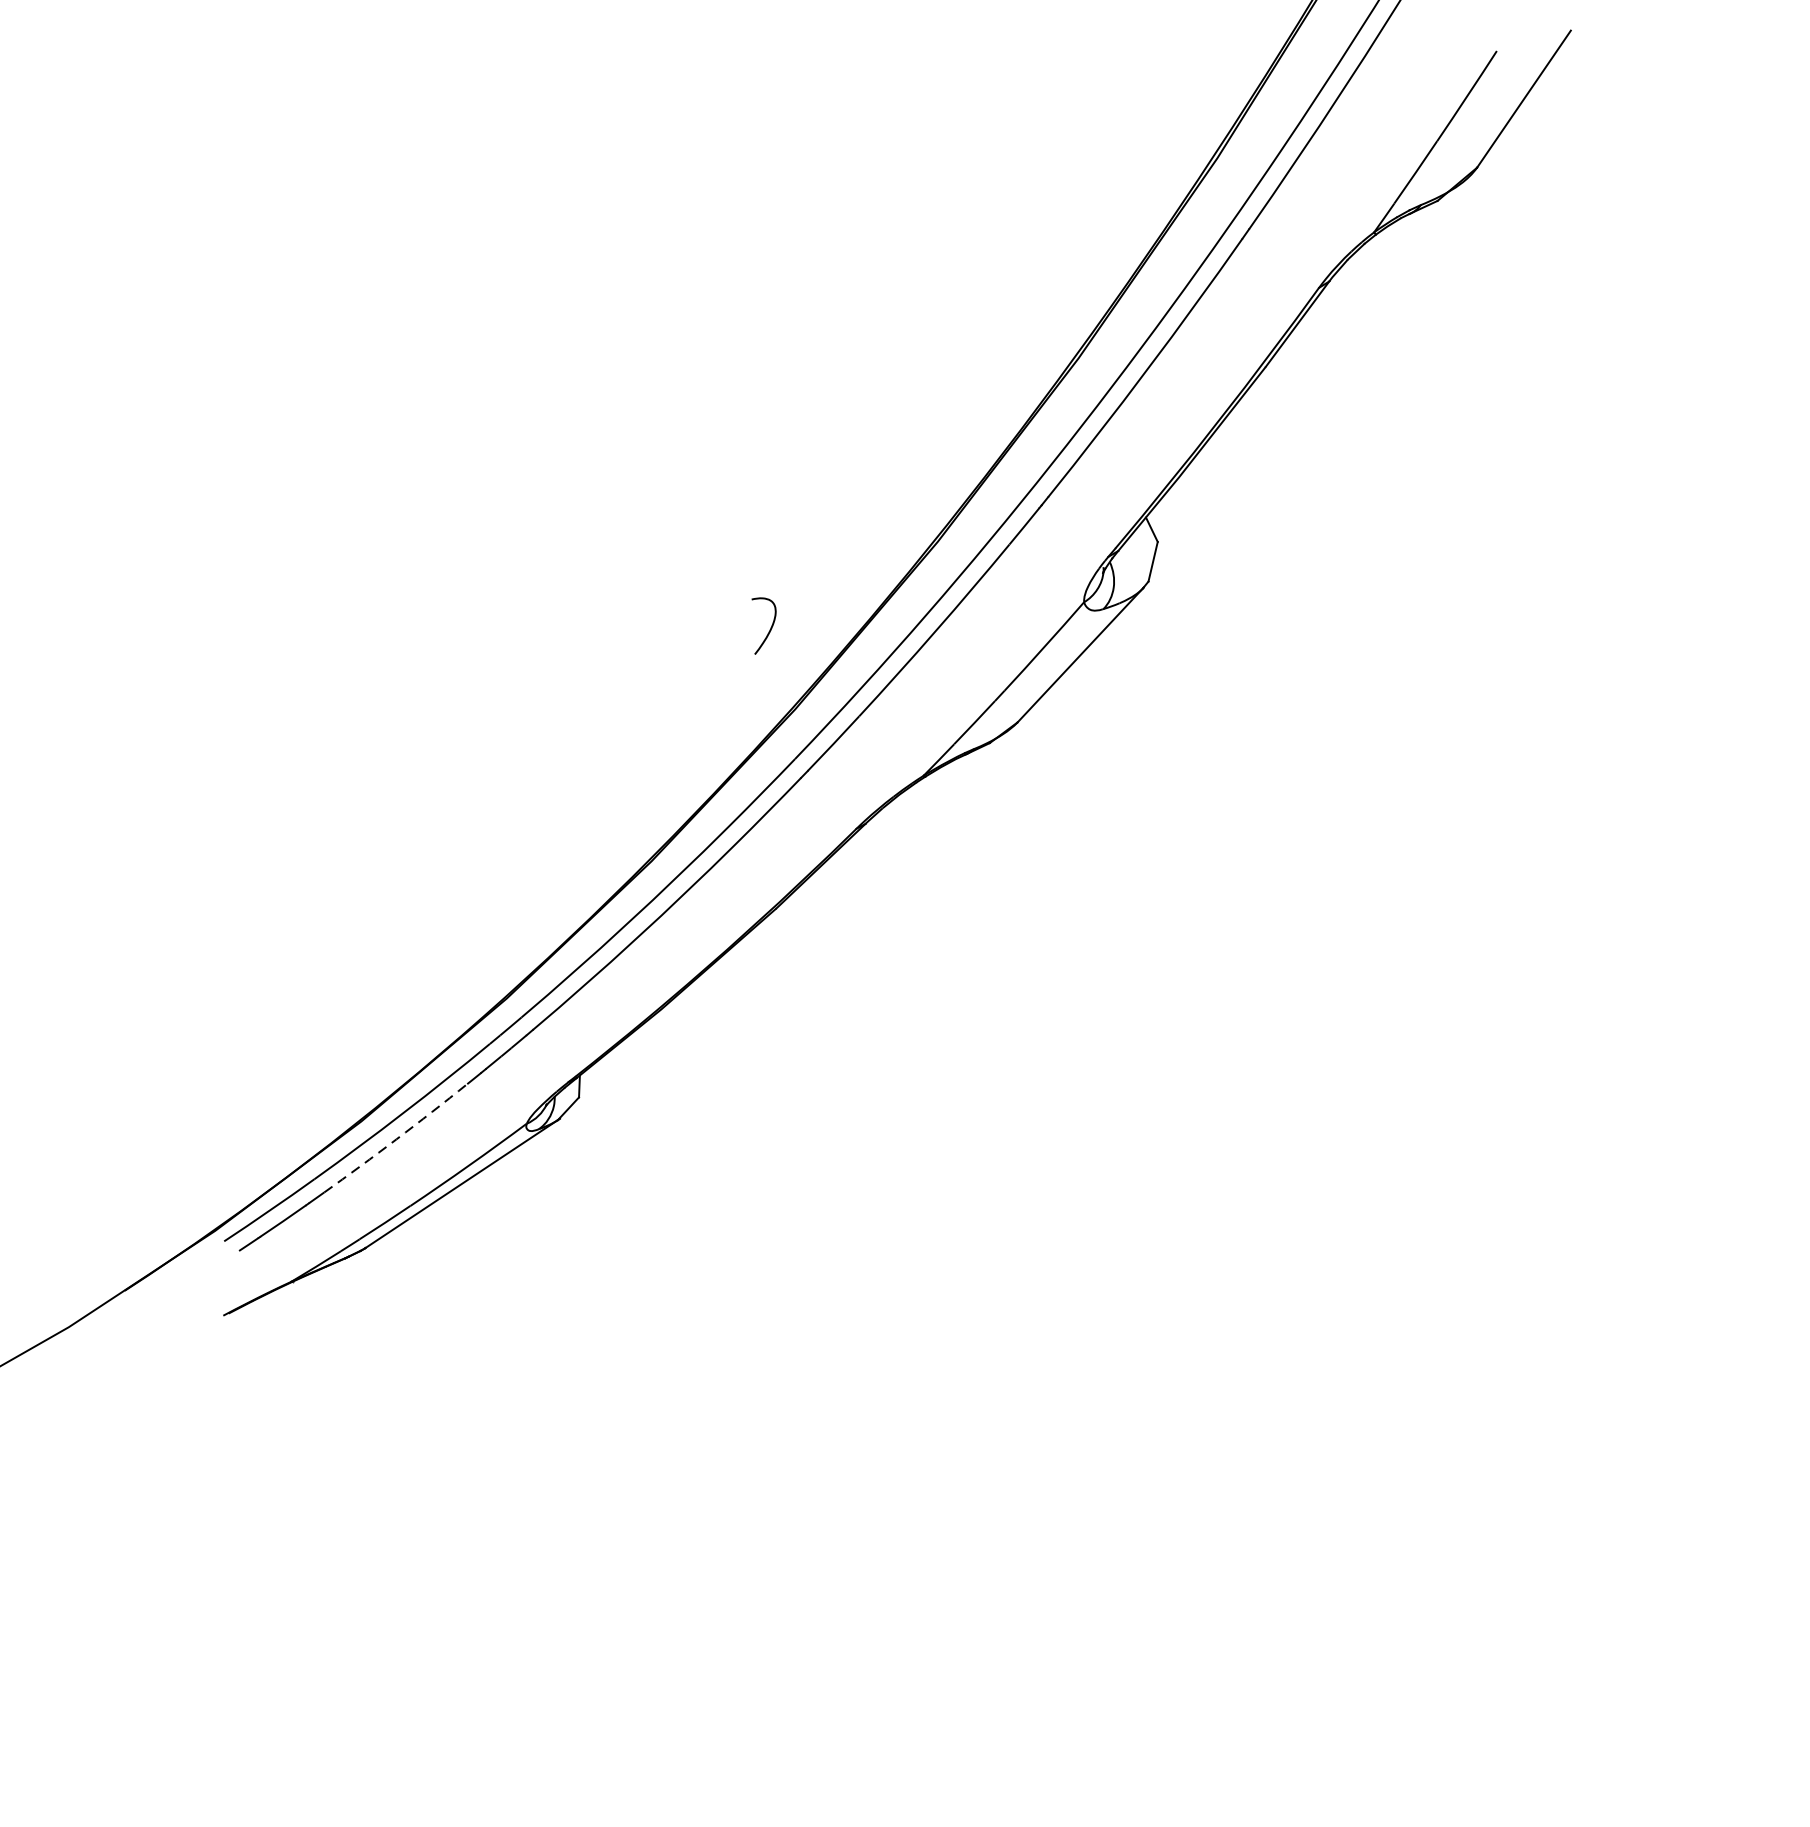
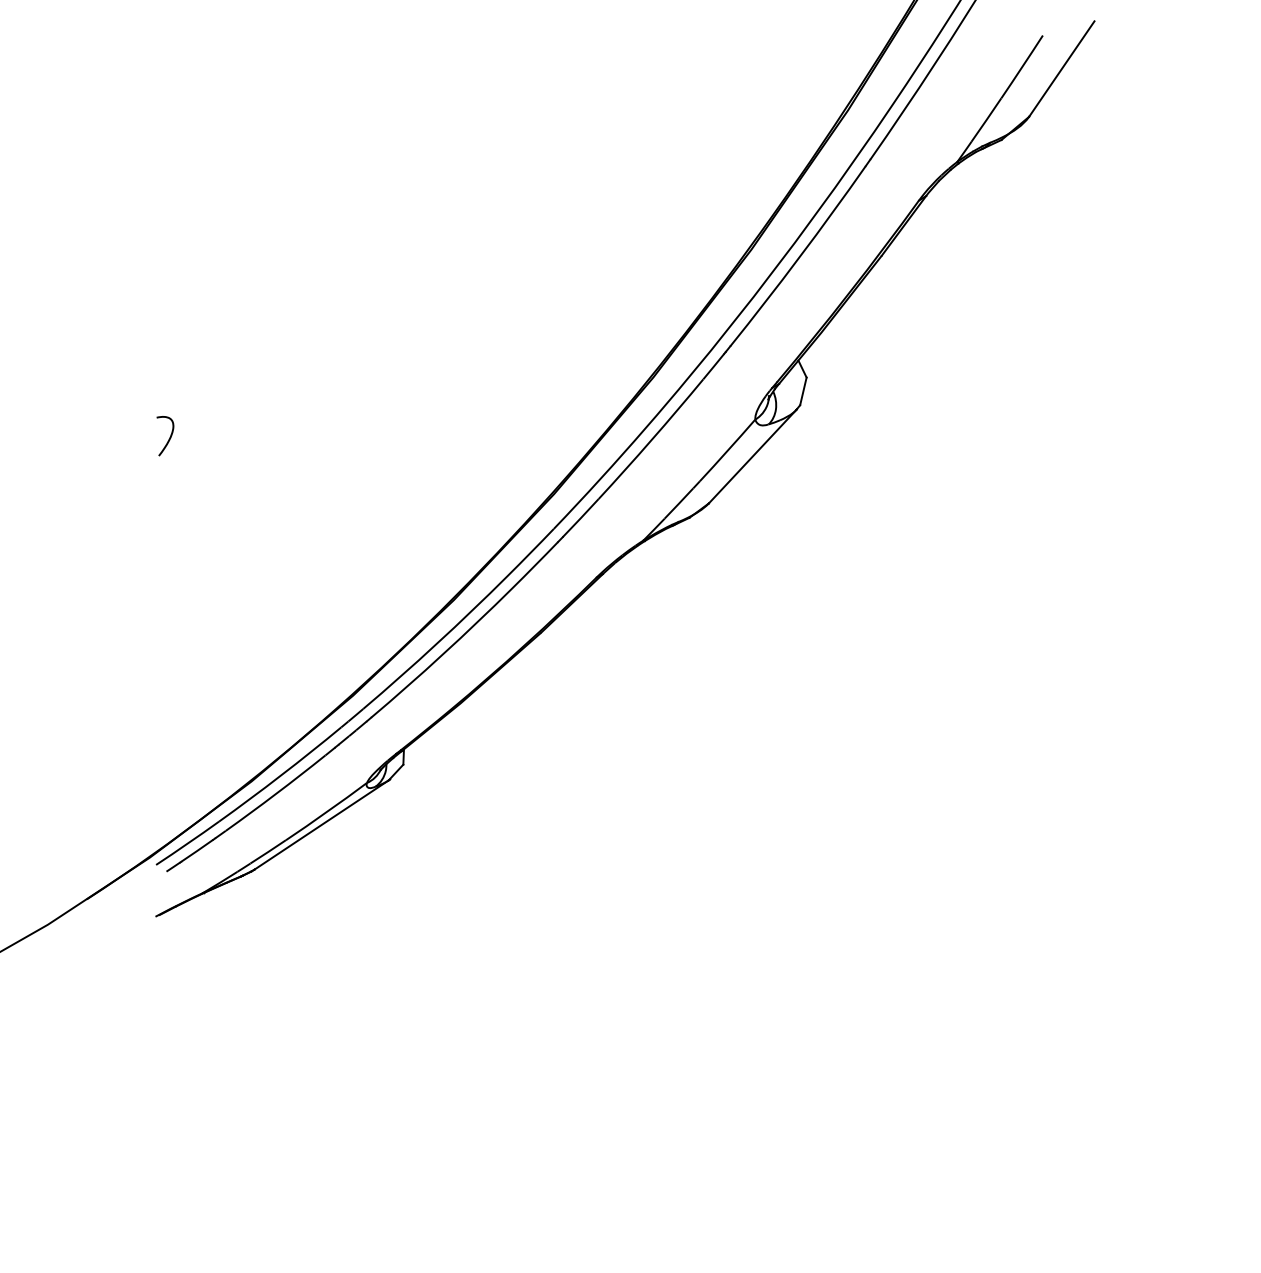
curve: (770, 627) -> (169, 437), moved
arc: (396, 1138) -> (276, 793), dashed -> solid

